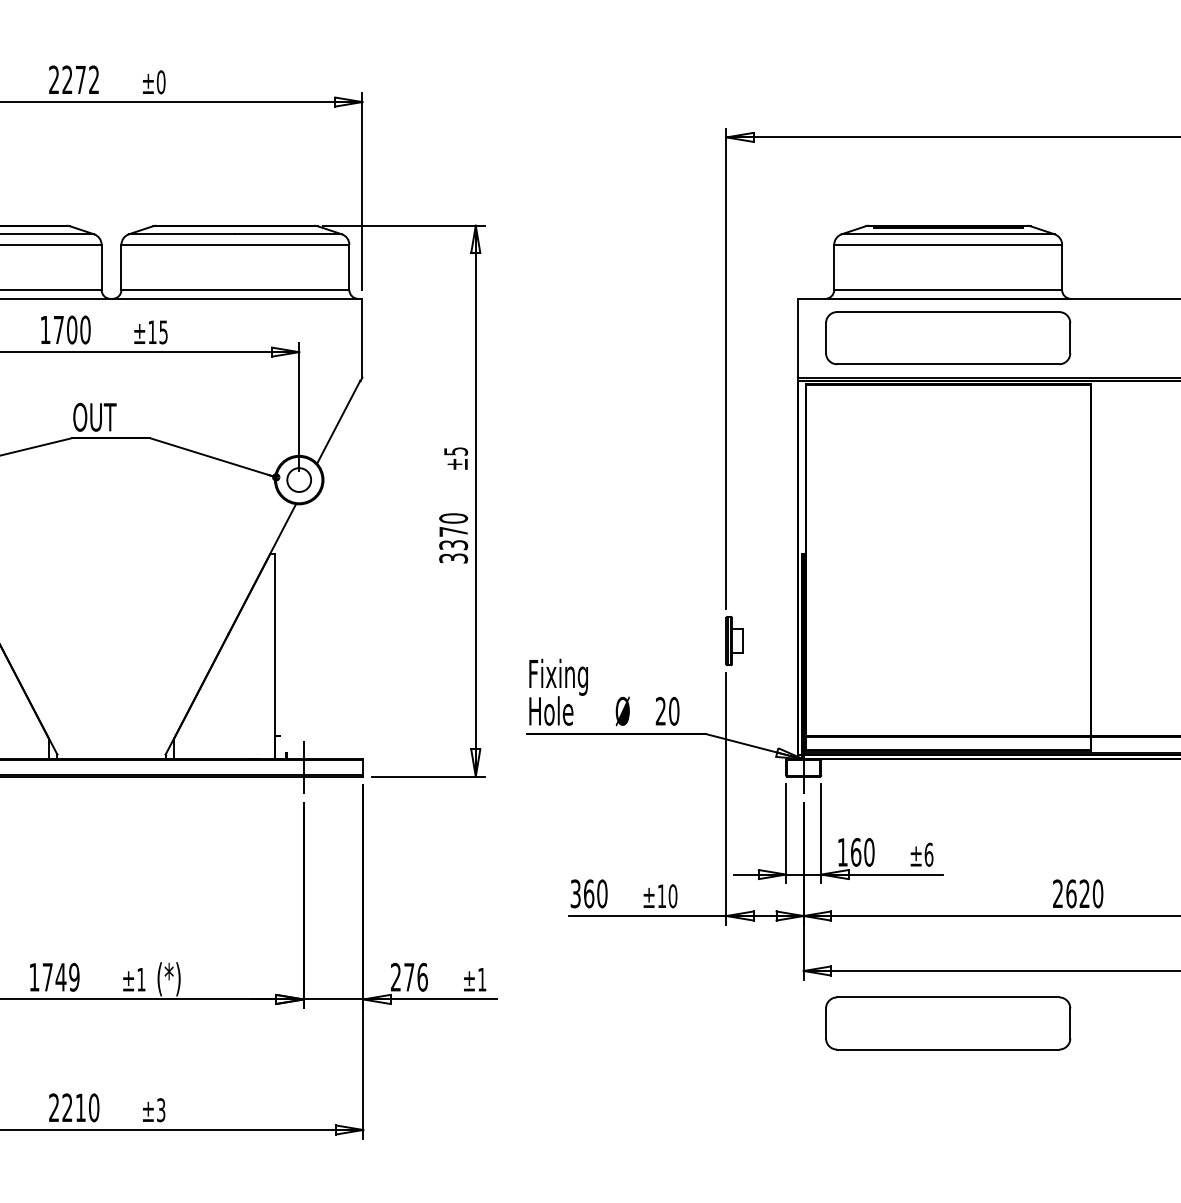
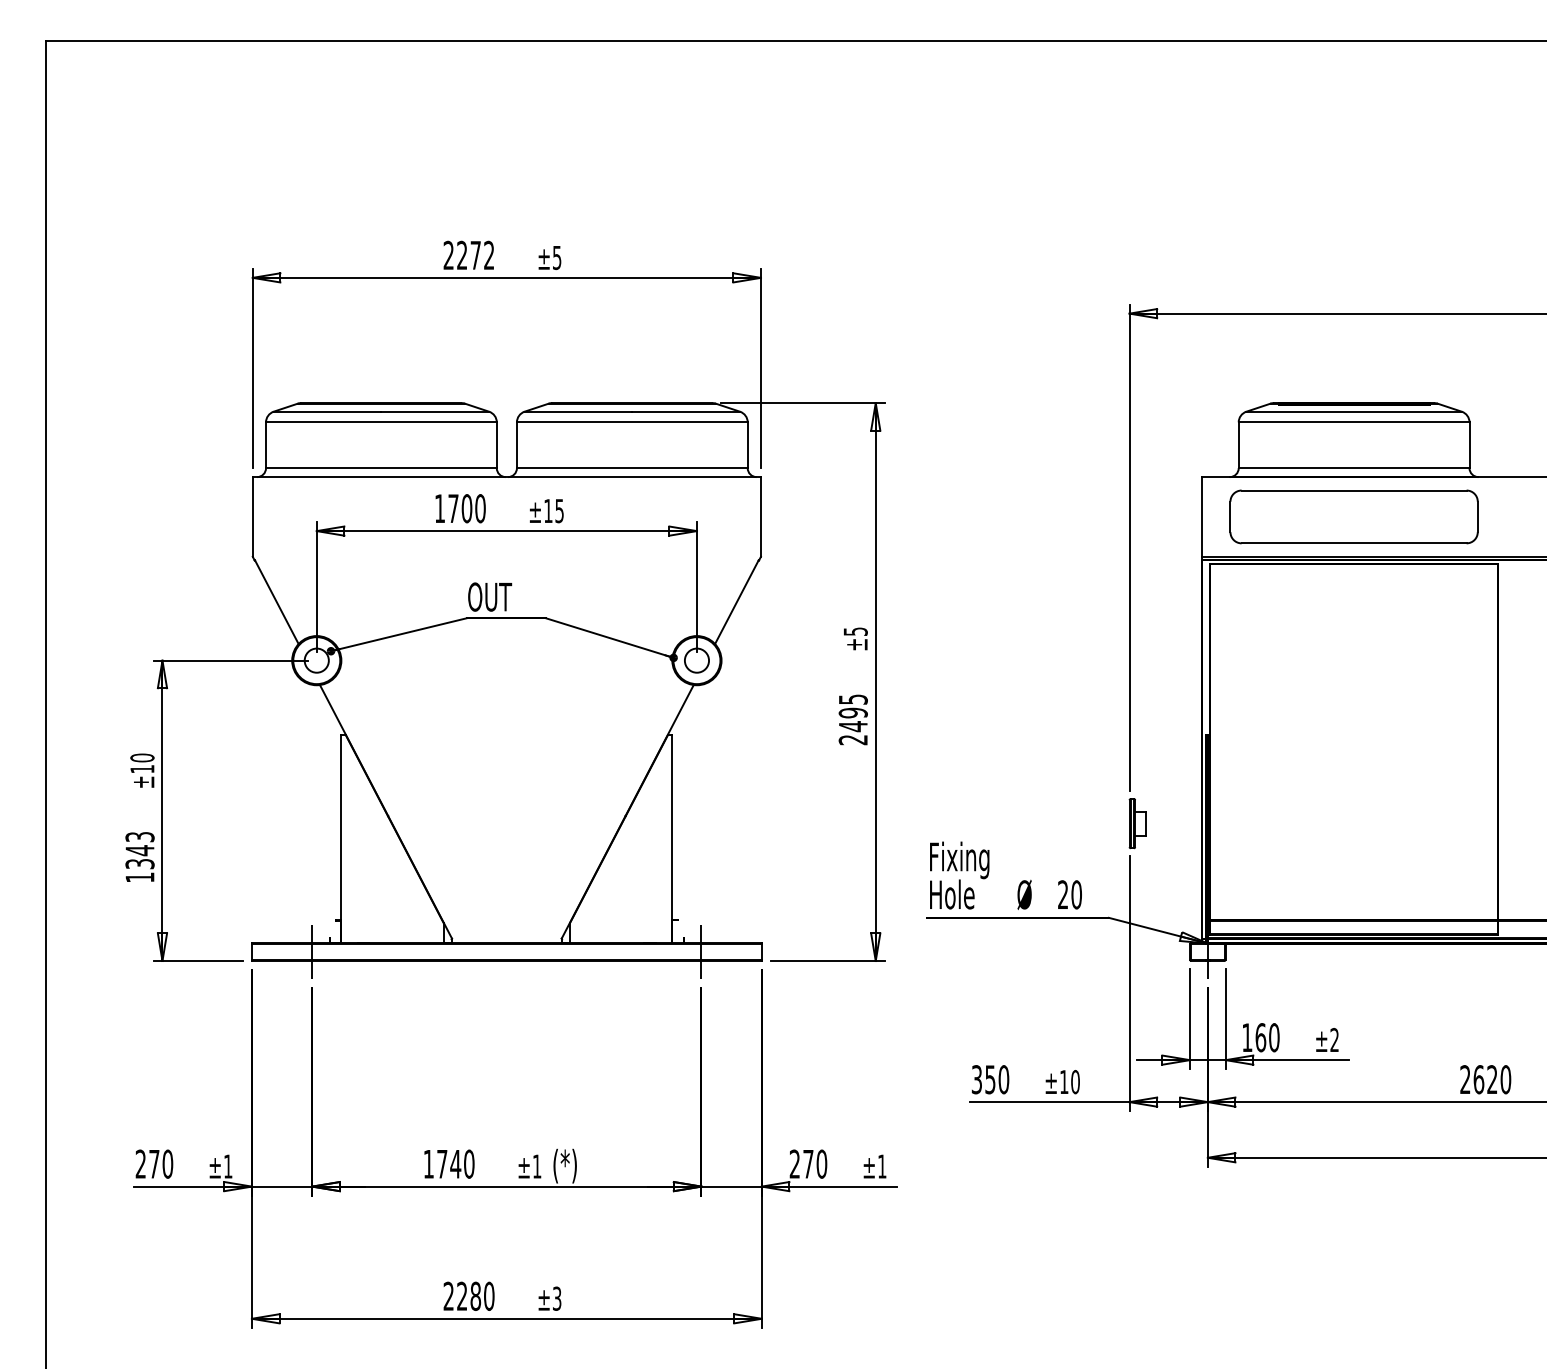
text: (160, 81) -> (556, 257), ±0 -> ±5
text: (452, 538) -> (852, 719), 3370 -> 2495
text: (928, 854) -> (1334, 1039), ±6 -> ±2
text: (589, 893) -> (990, 1079), 360 -> 350
text: (422, 976) -> (821, 1163), 276 -> 270
text: (74, 977) -> (469, 1164), 1749 -> 1740
part: (947, 1023) -> (1353, 1210), removed
text: (80, 1106) -> (475, 1295), 2210 -> 2280

